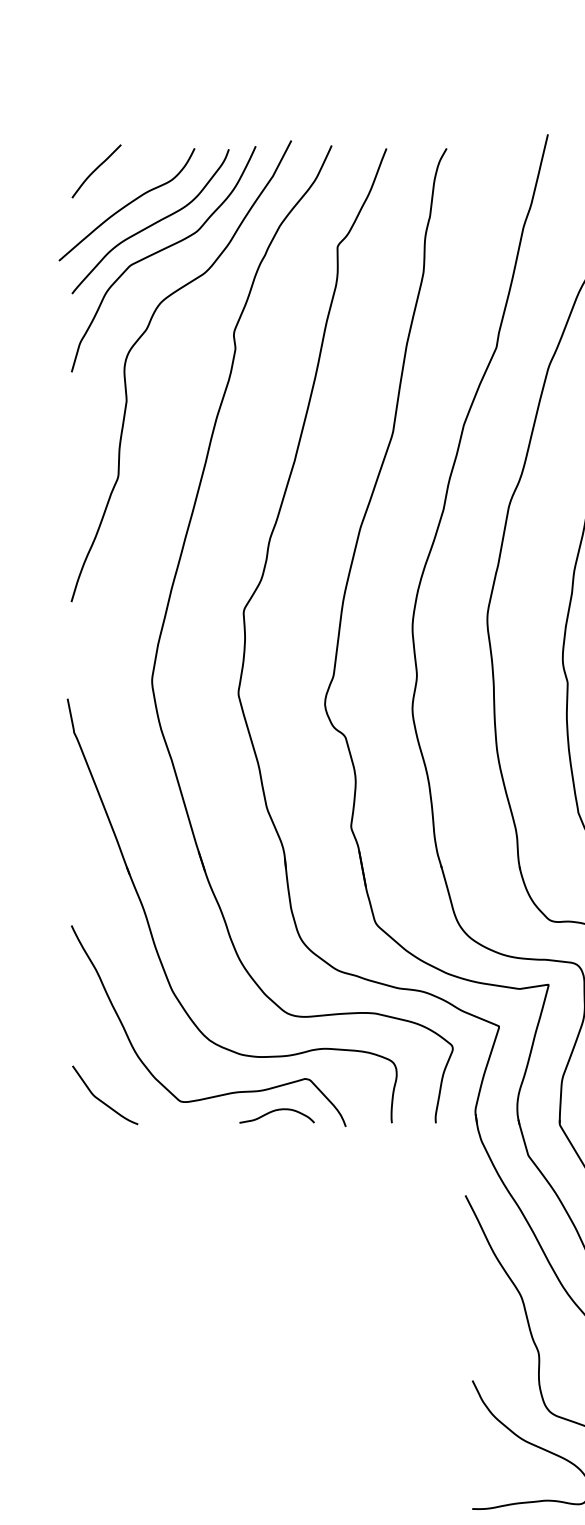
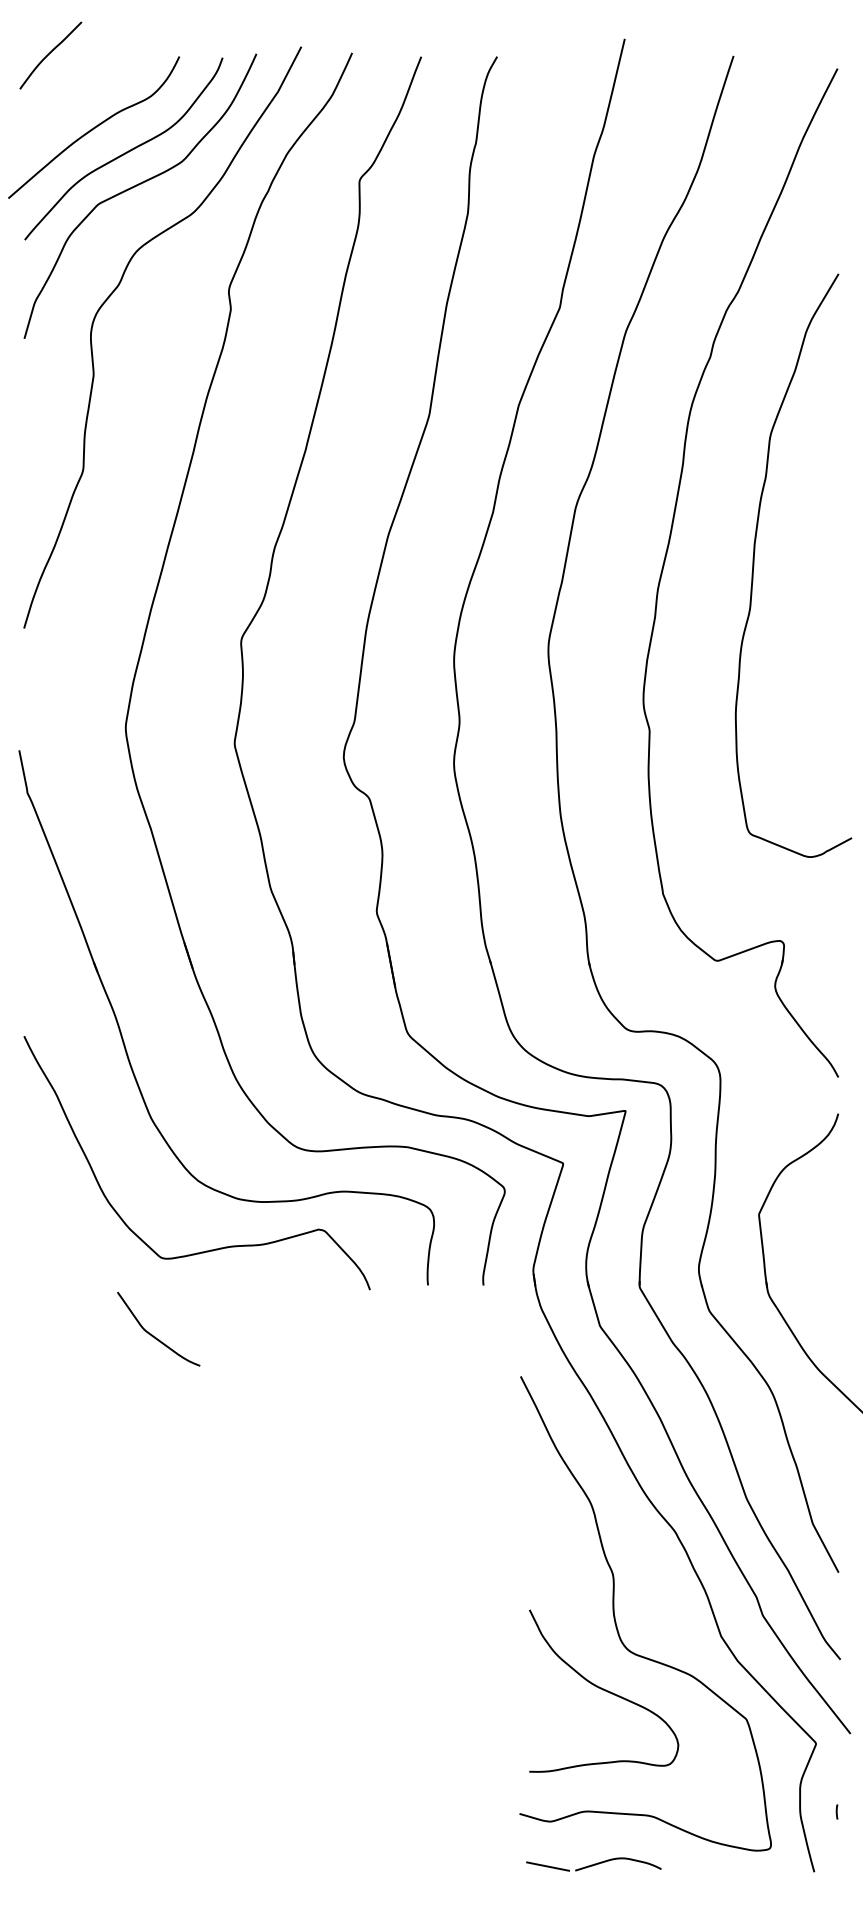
curve: (95, 170) -> (49, 54), moved
curve: (100, 1099) -> (152, 1334), moved
curve: (275, 1111) -> (281, 1270), removed

